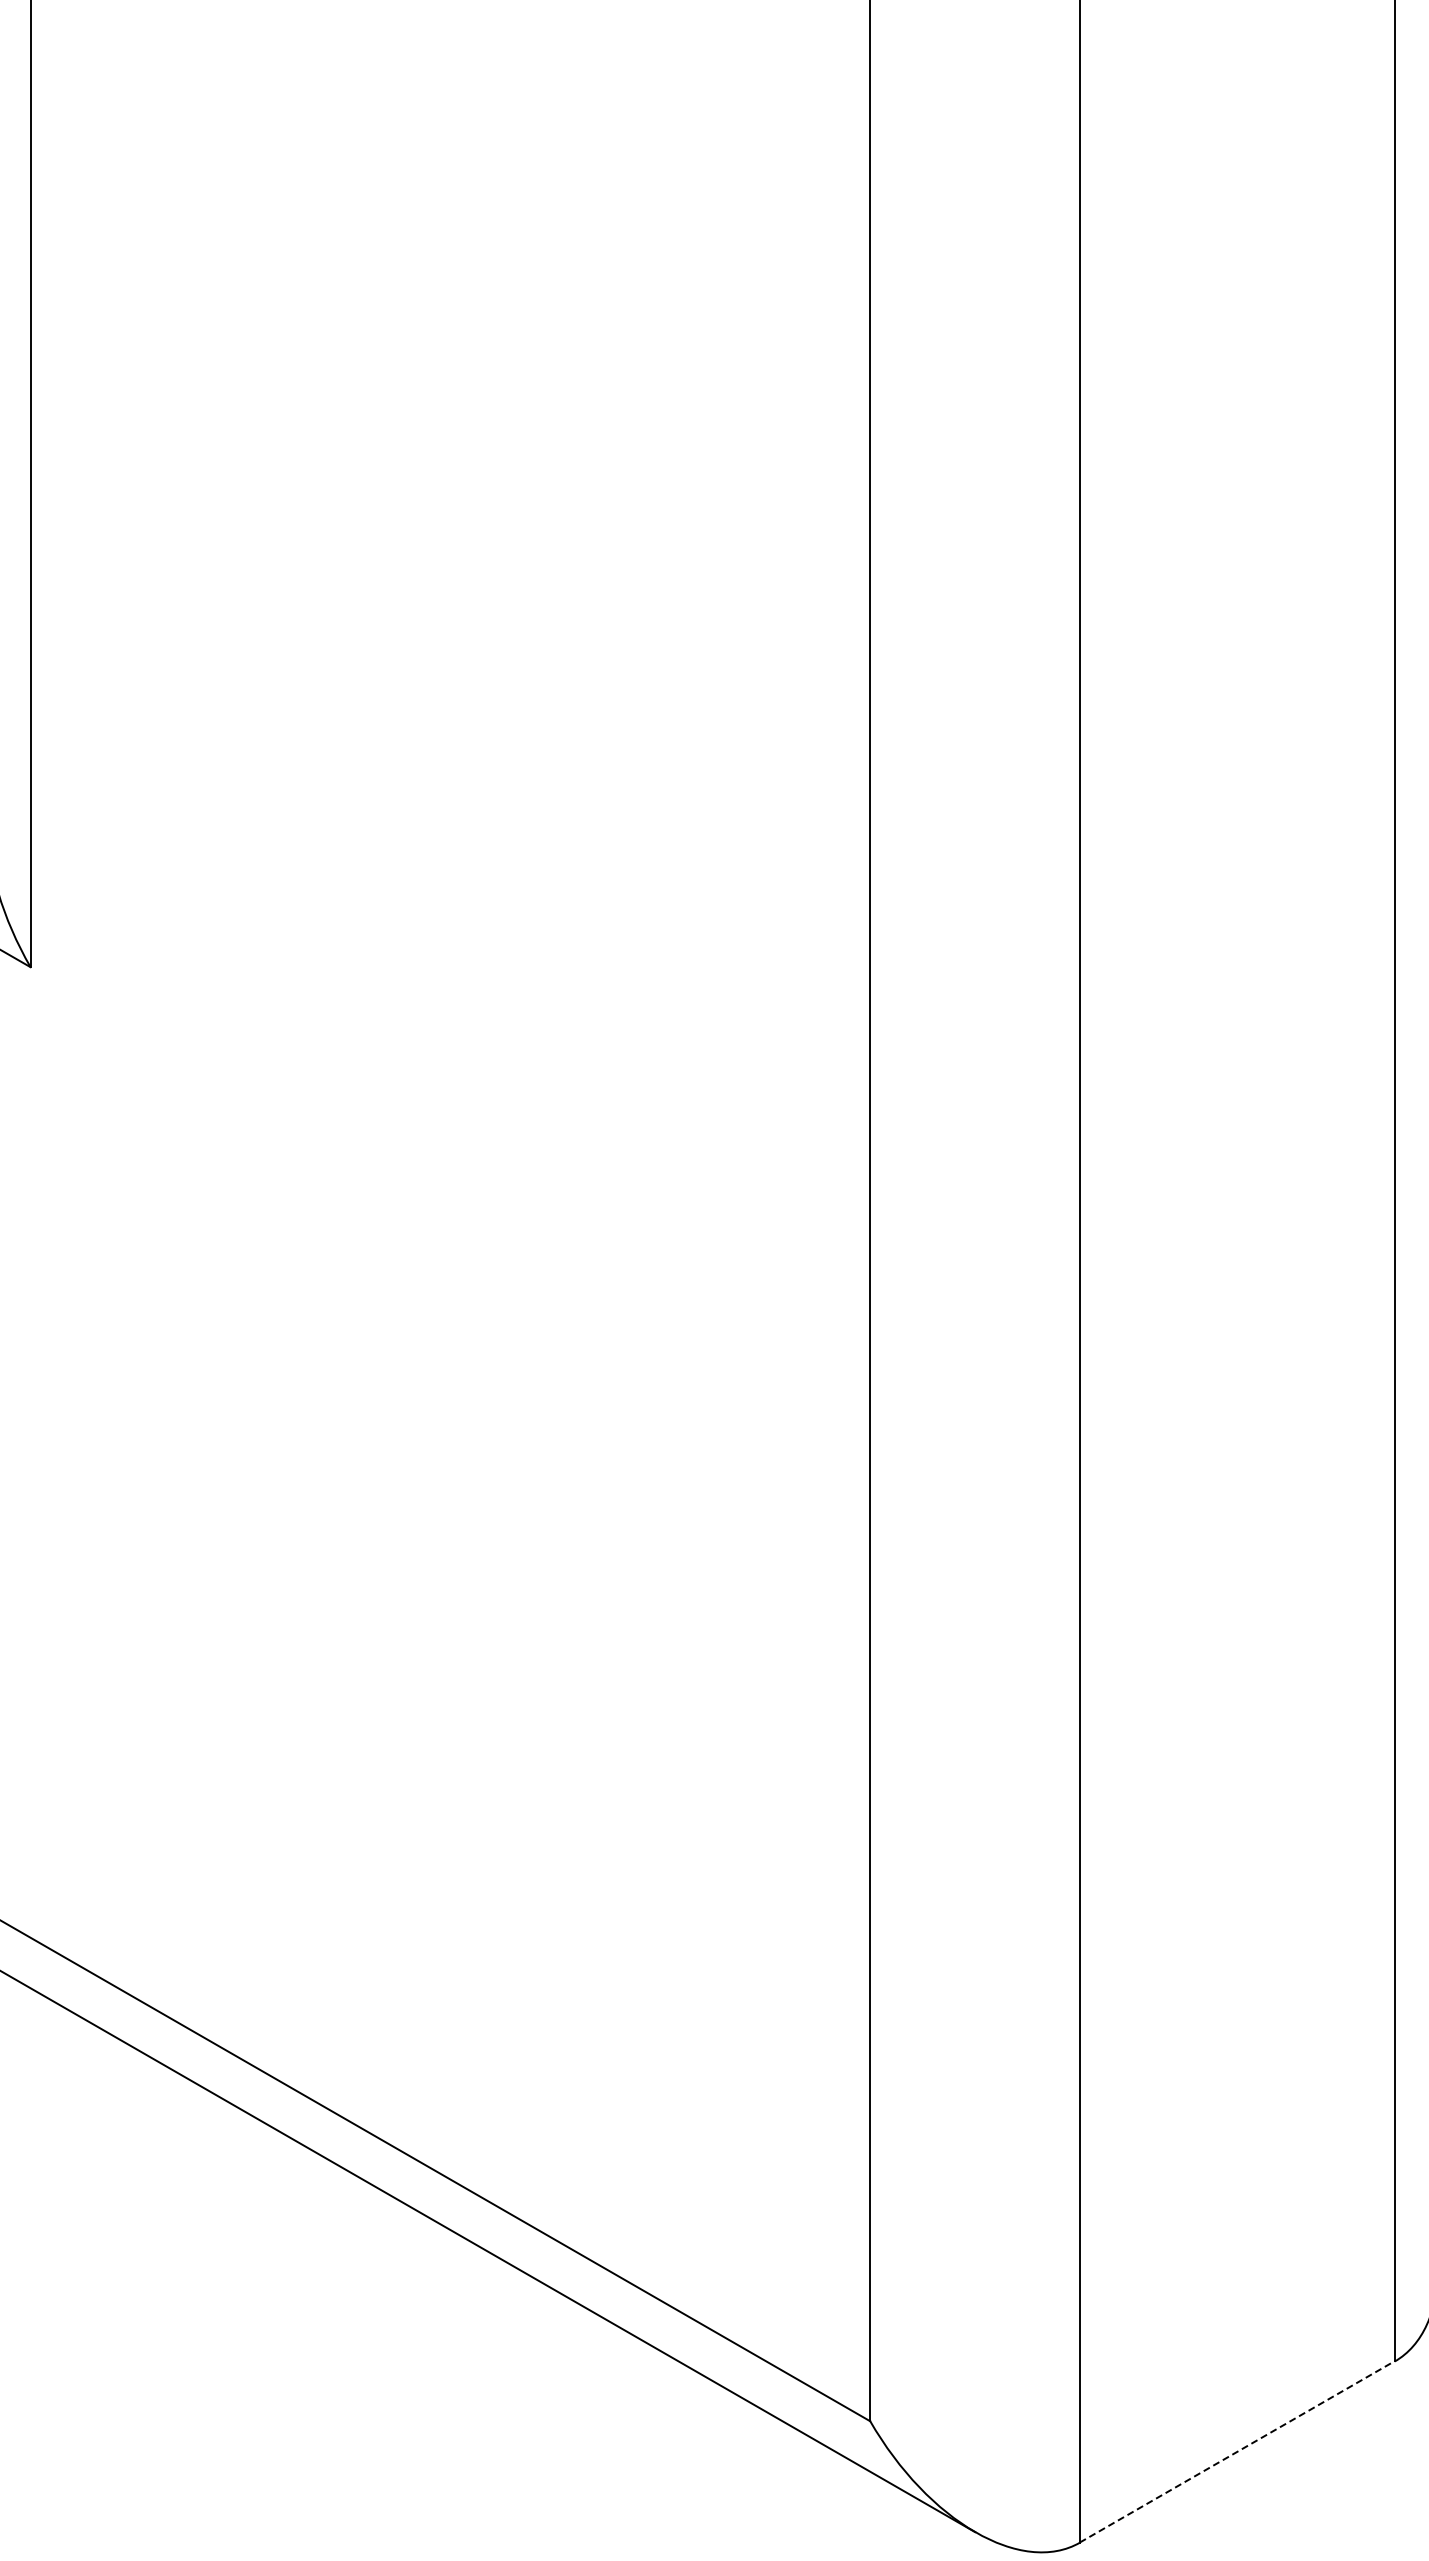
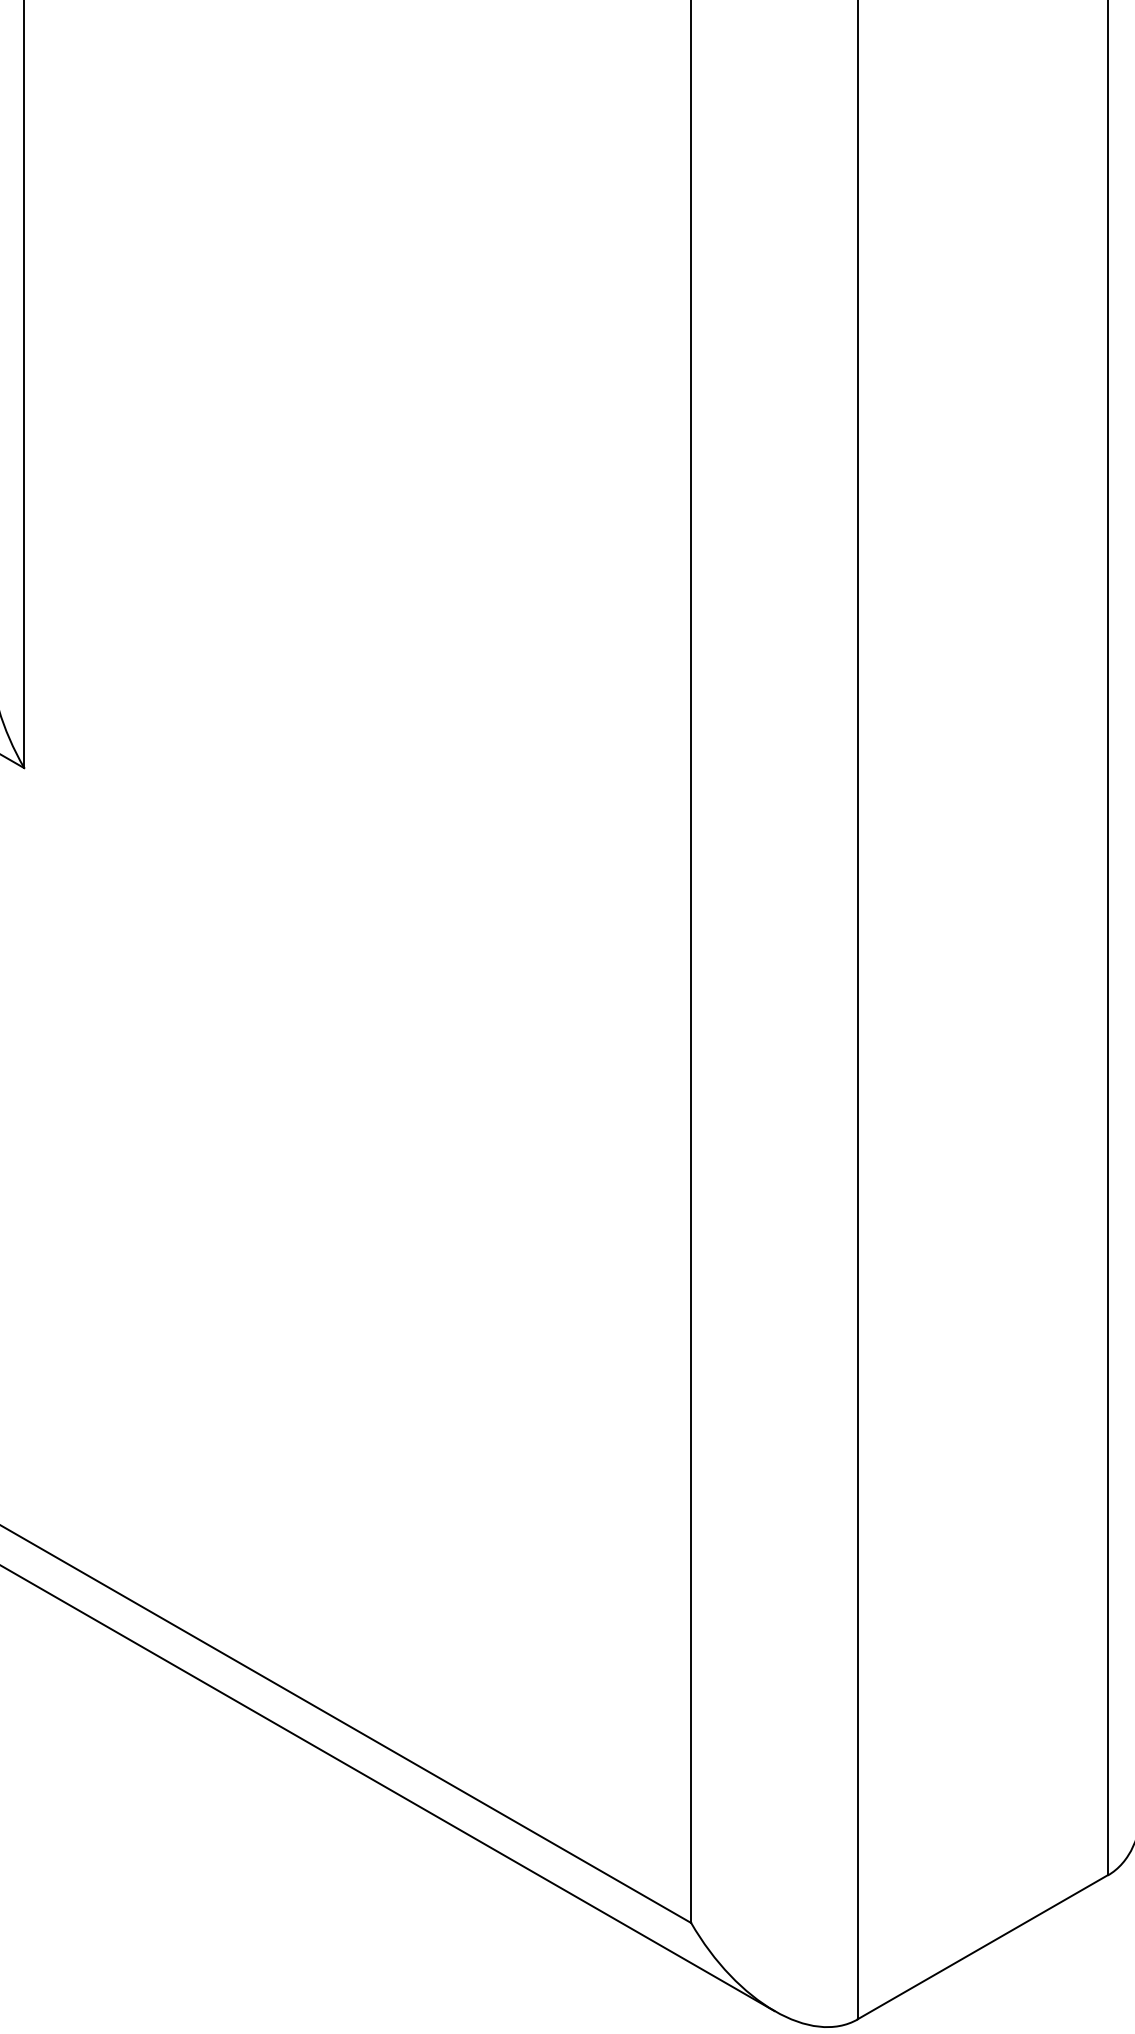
line: (1237, 2451) -> (982, 1947), dashed -> solid

